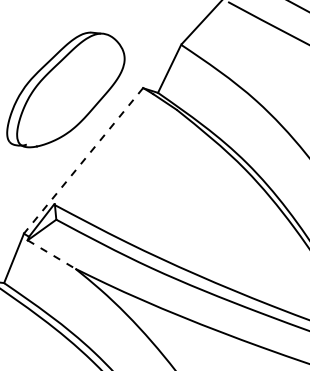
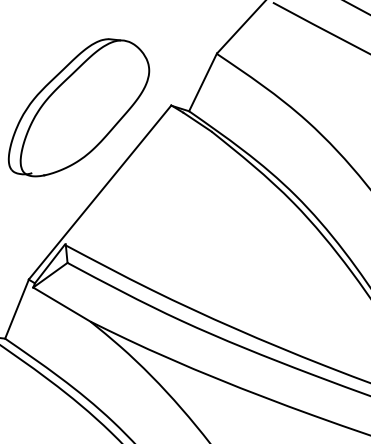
line: (83, 160) -> (100, 192), dashed -> solid
line: (51, 254) -> (61, 304), dashed -> solid

